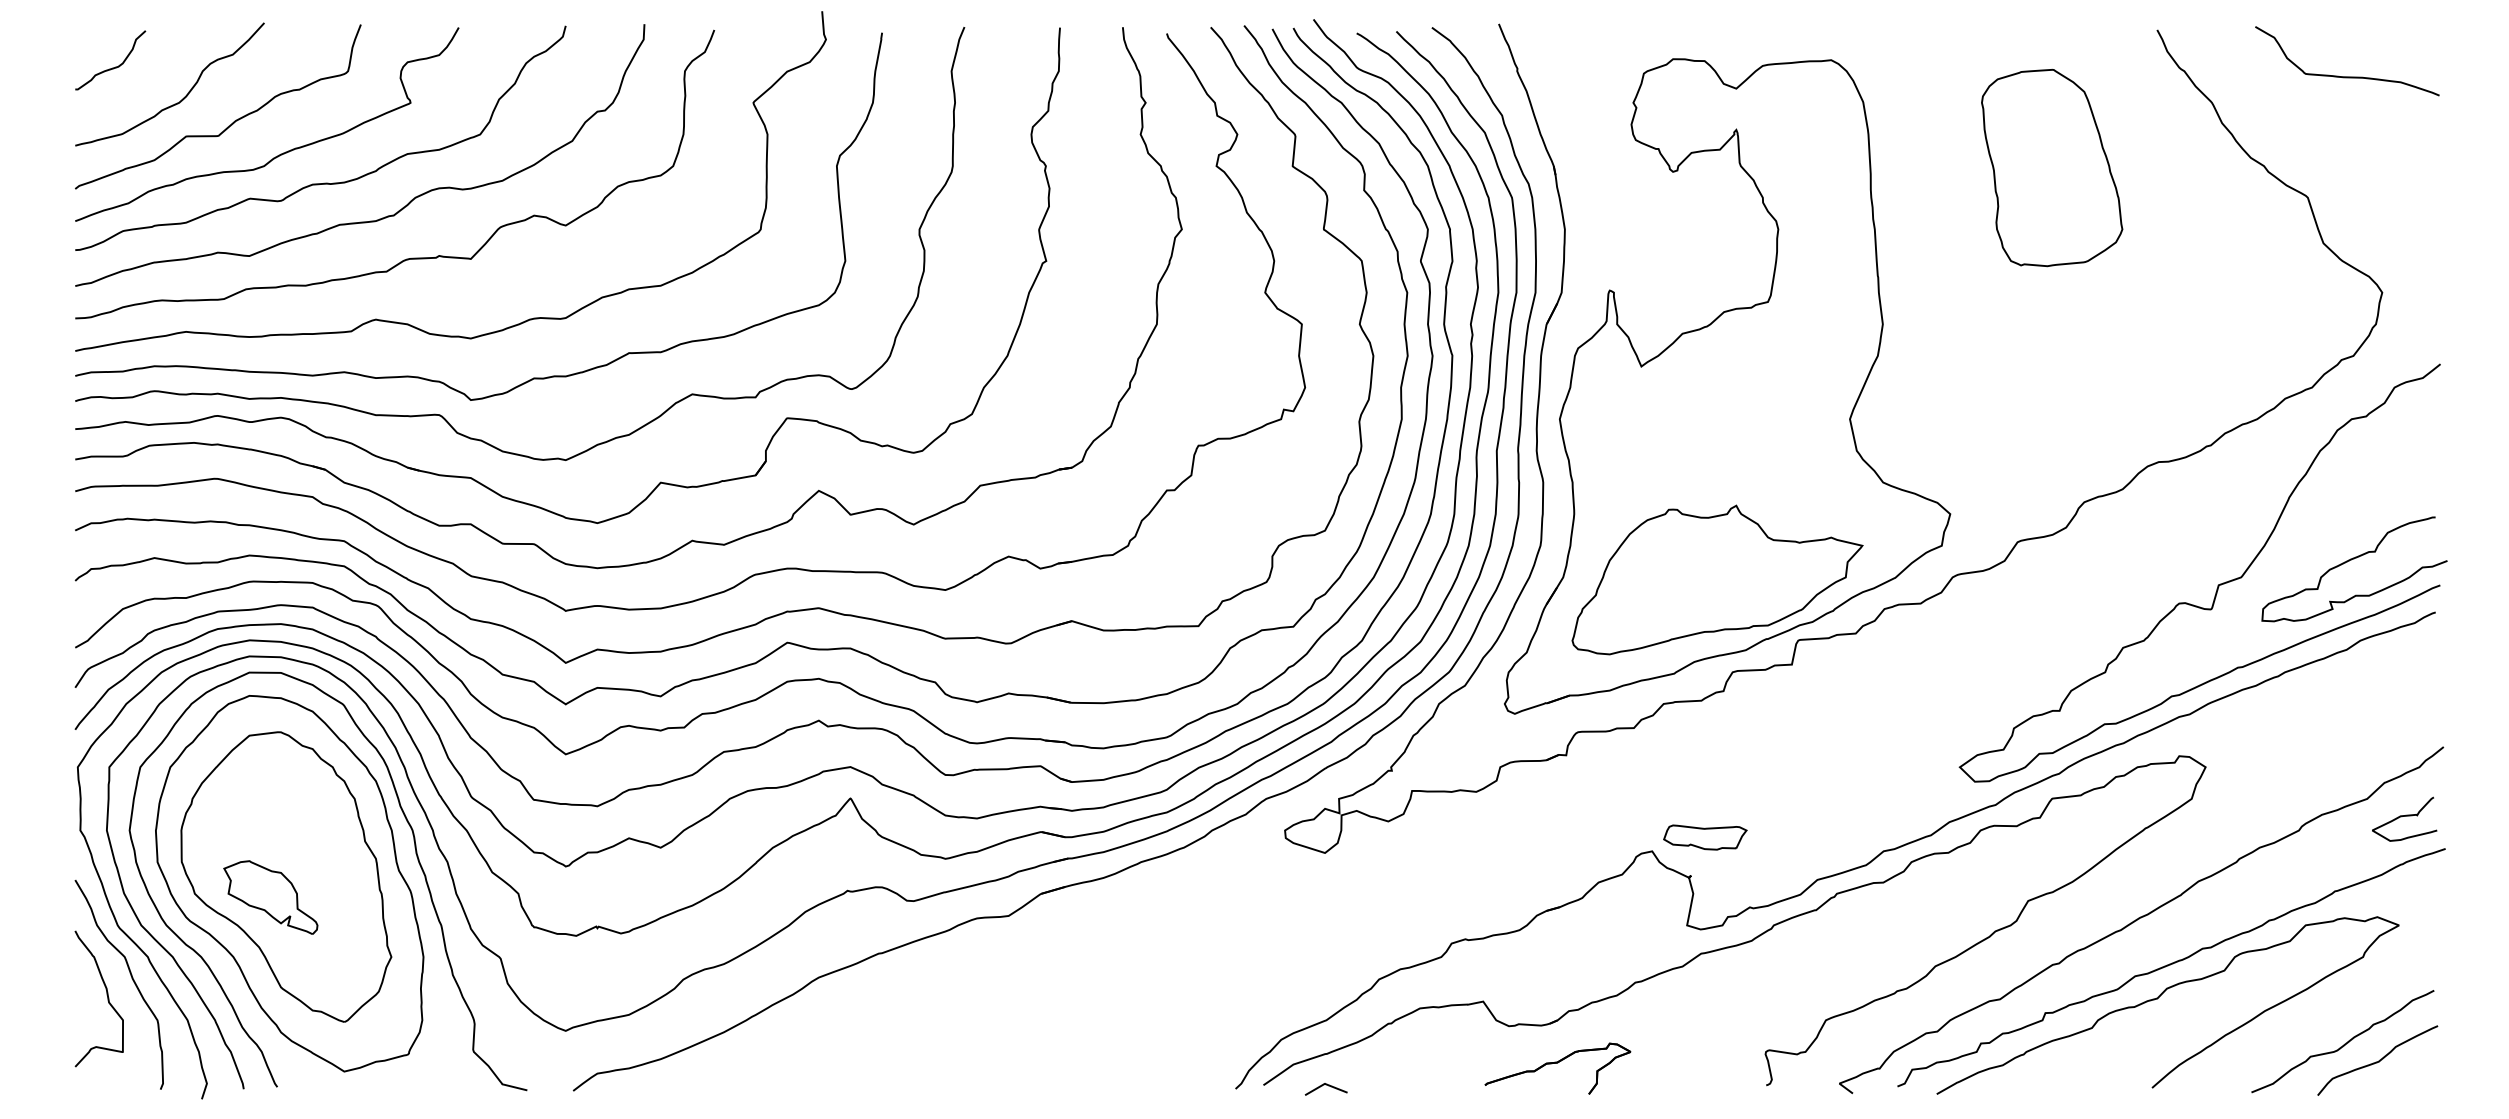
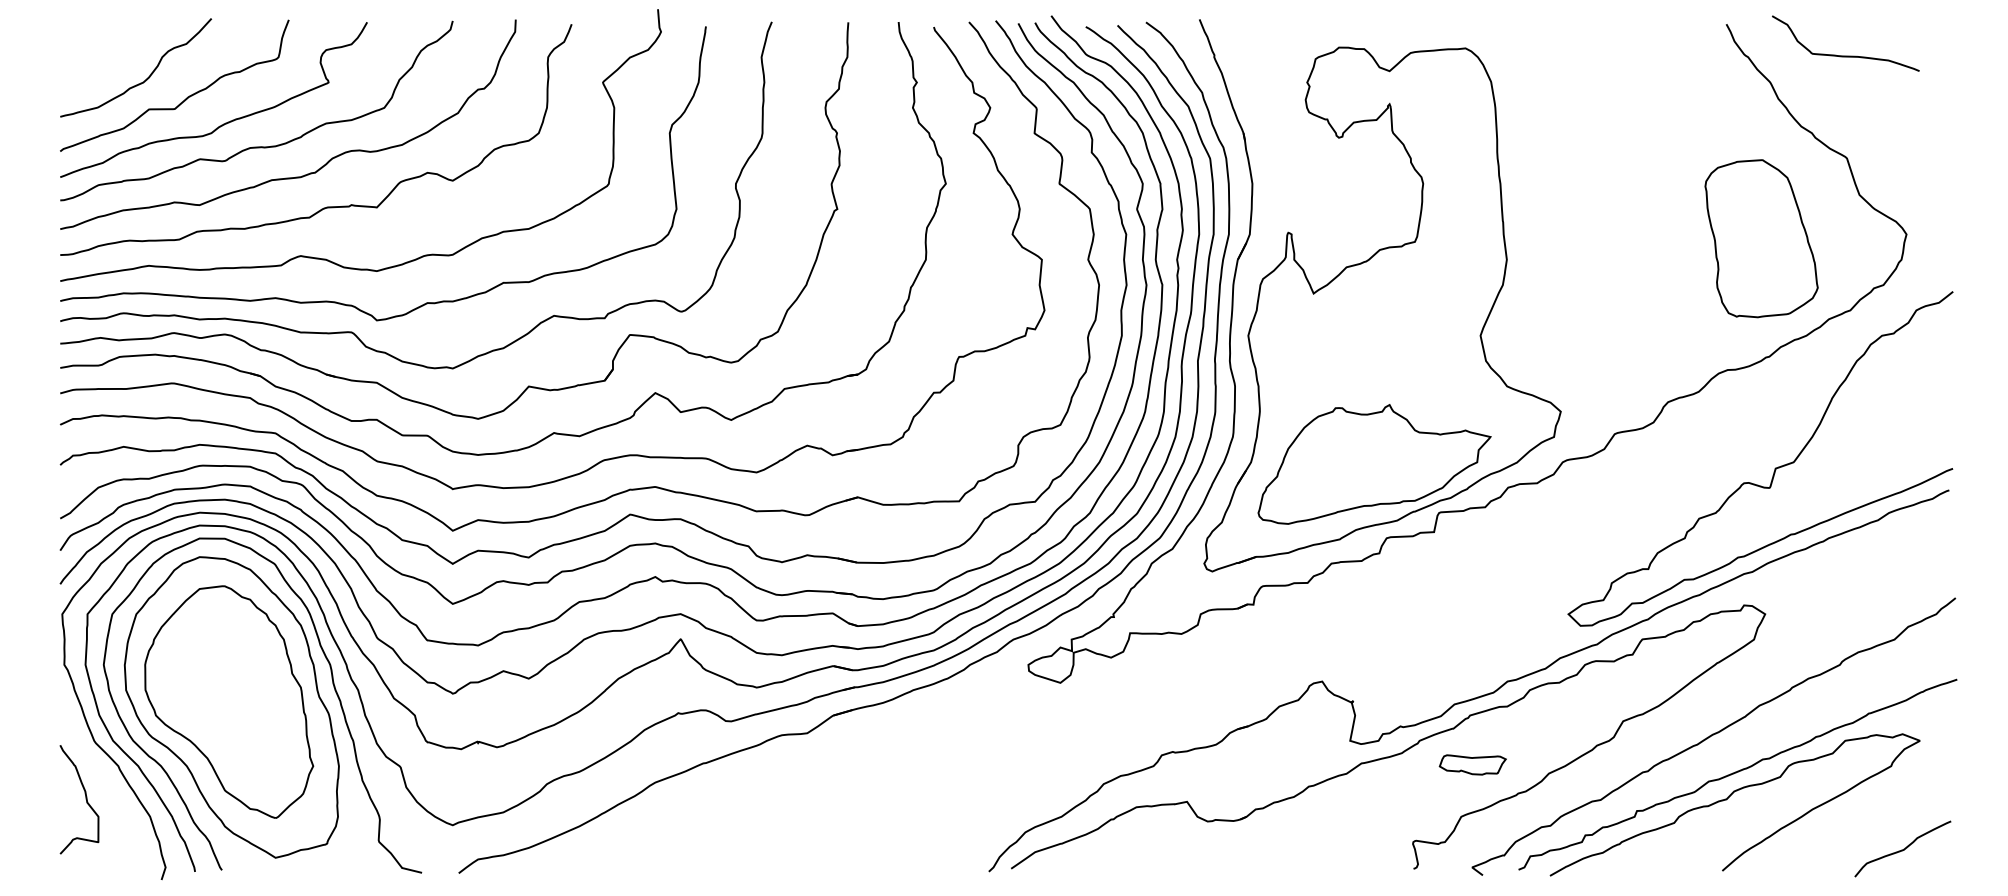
curve: (112, 67) -> (90, 54), removed
curve: (2347, 76) -> (1845, 55), moved
part: (2052, 167) -> (1761, 238), moved
curve: (2349, 561) -> (1880, 449), removed
curve: (2404, 816) -> (1924, 653), removed
part: (1705, 837) -> (1472, 764), moved
part: (270, 897) -> (216, 718), removed
curve: (131, 978) -> (105, 783), removed
curve: (2344, 1043) -> (1876, 835), removed
part: (1557, 1068) -> (1246, 855), removed
line: (1324, 1085) -> (1060, 868), removed

